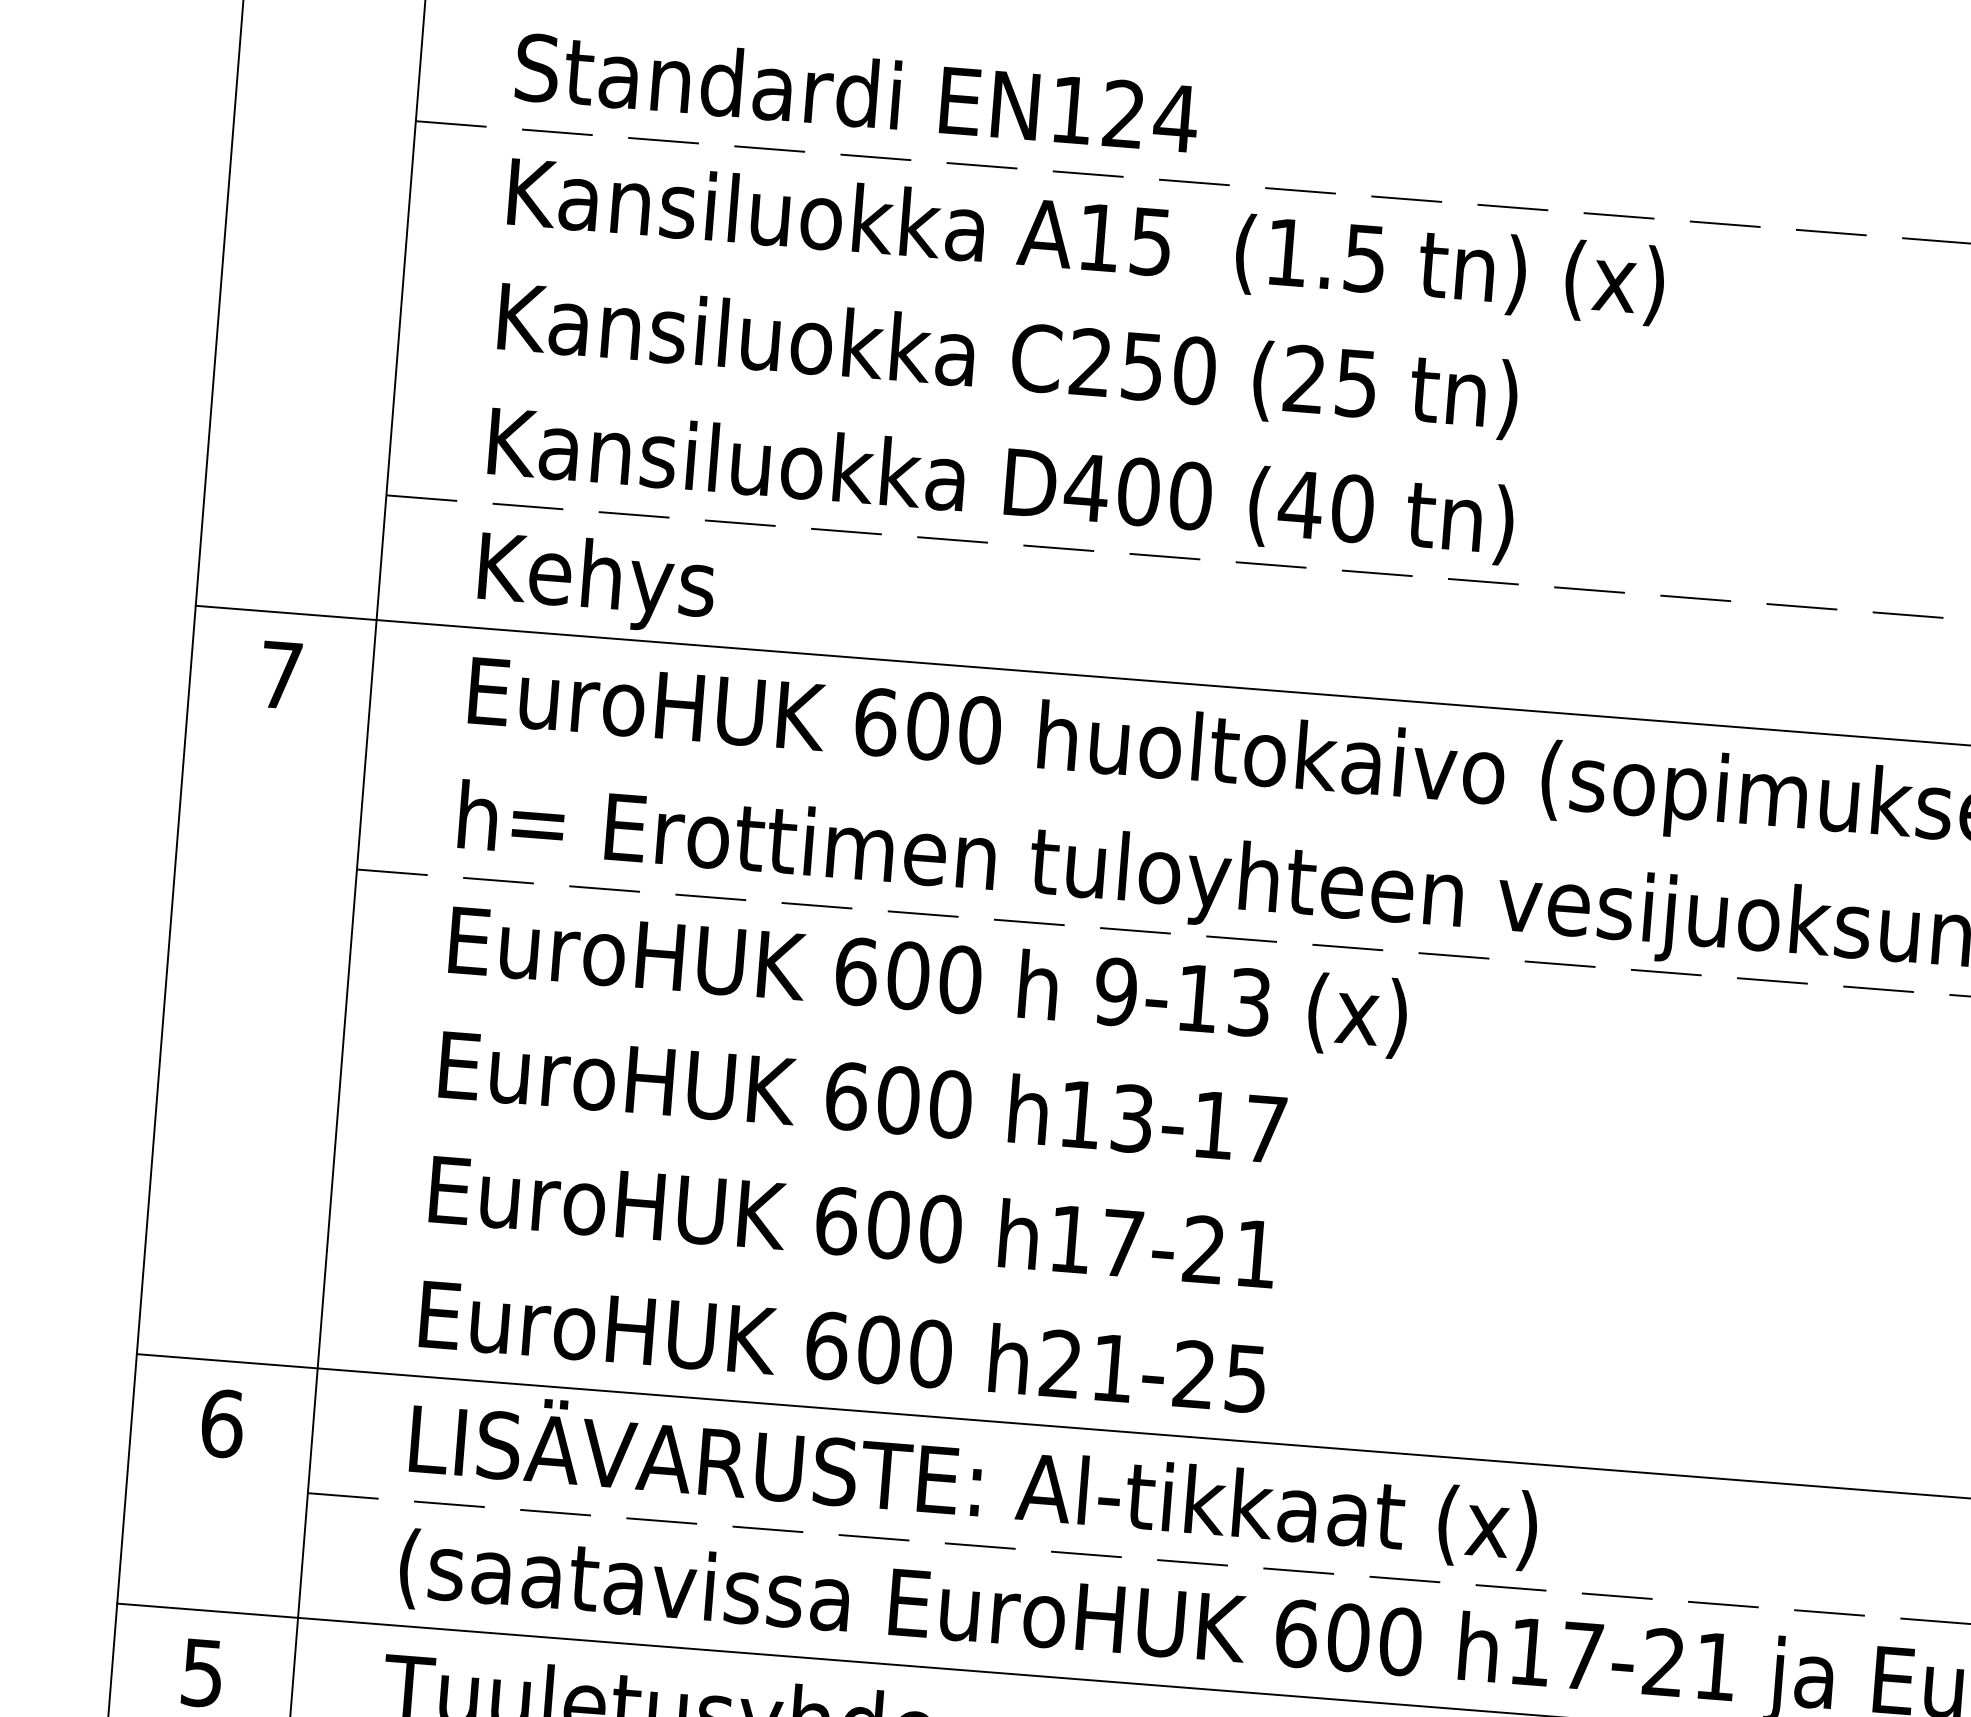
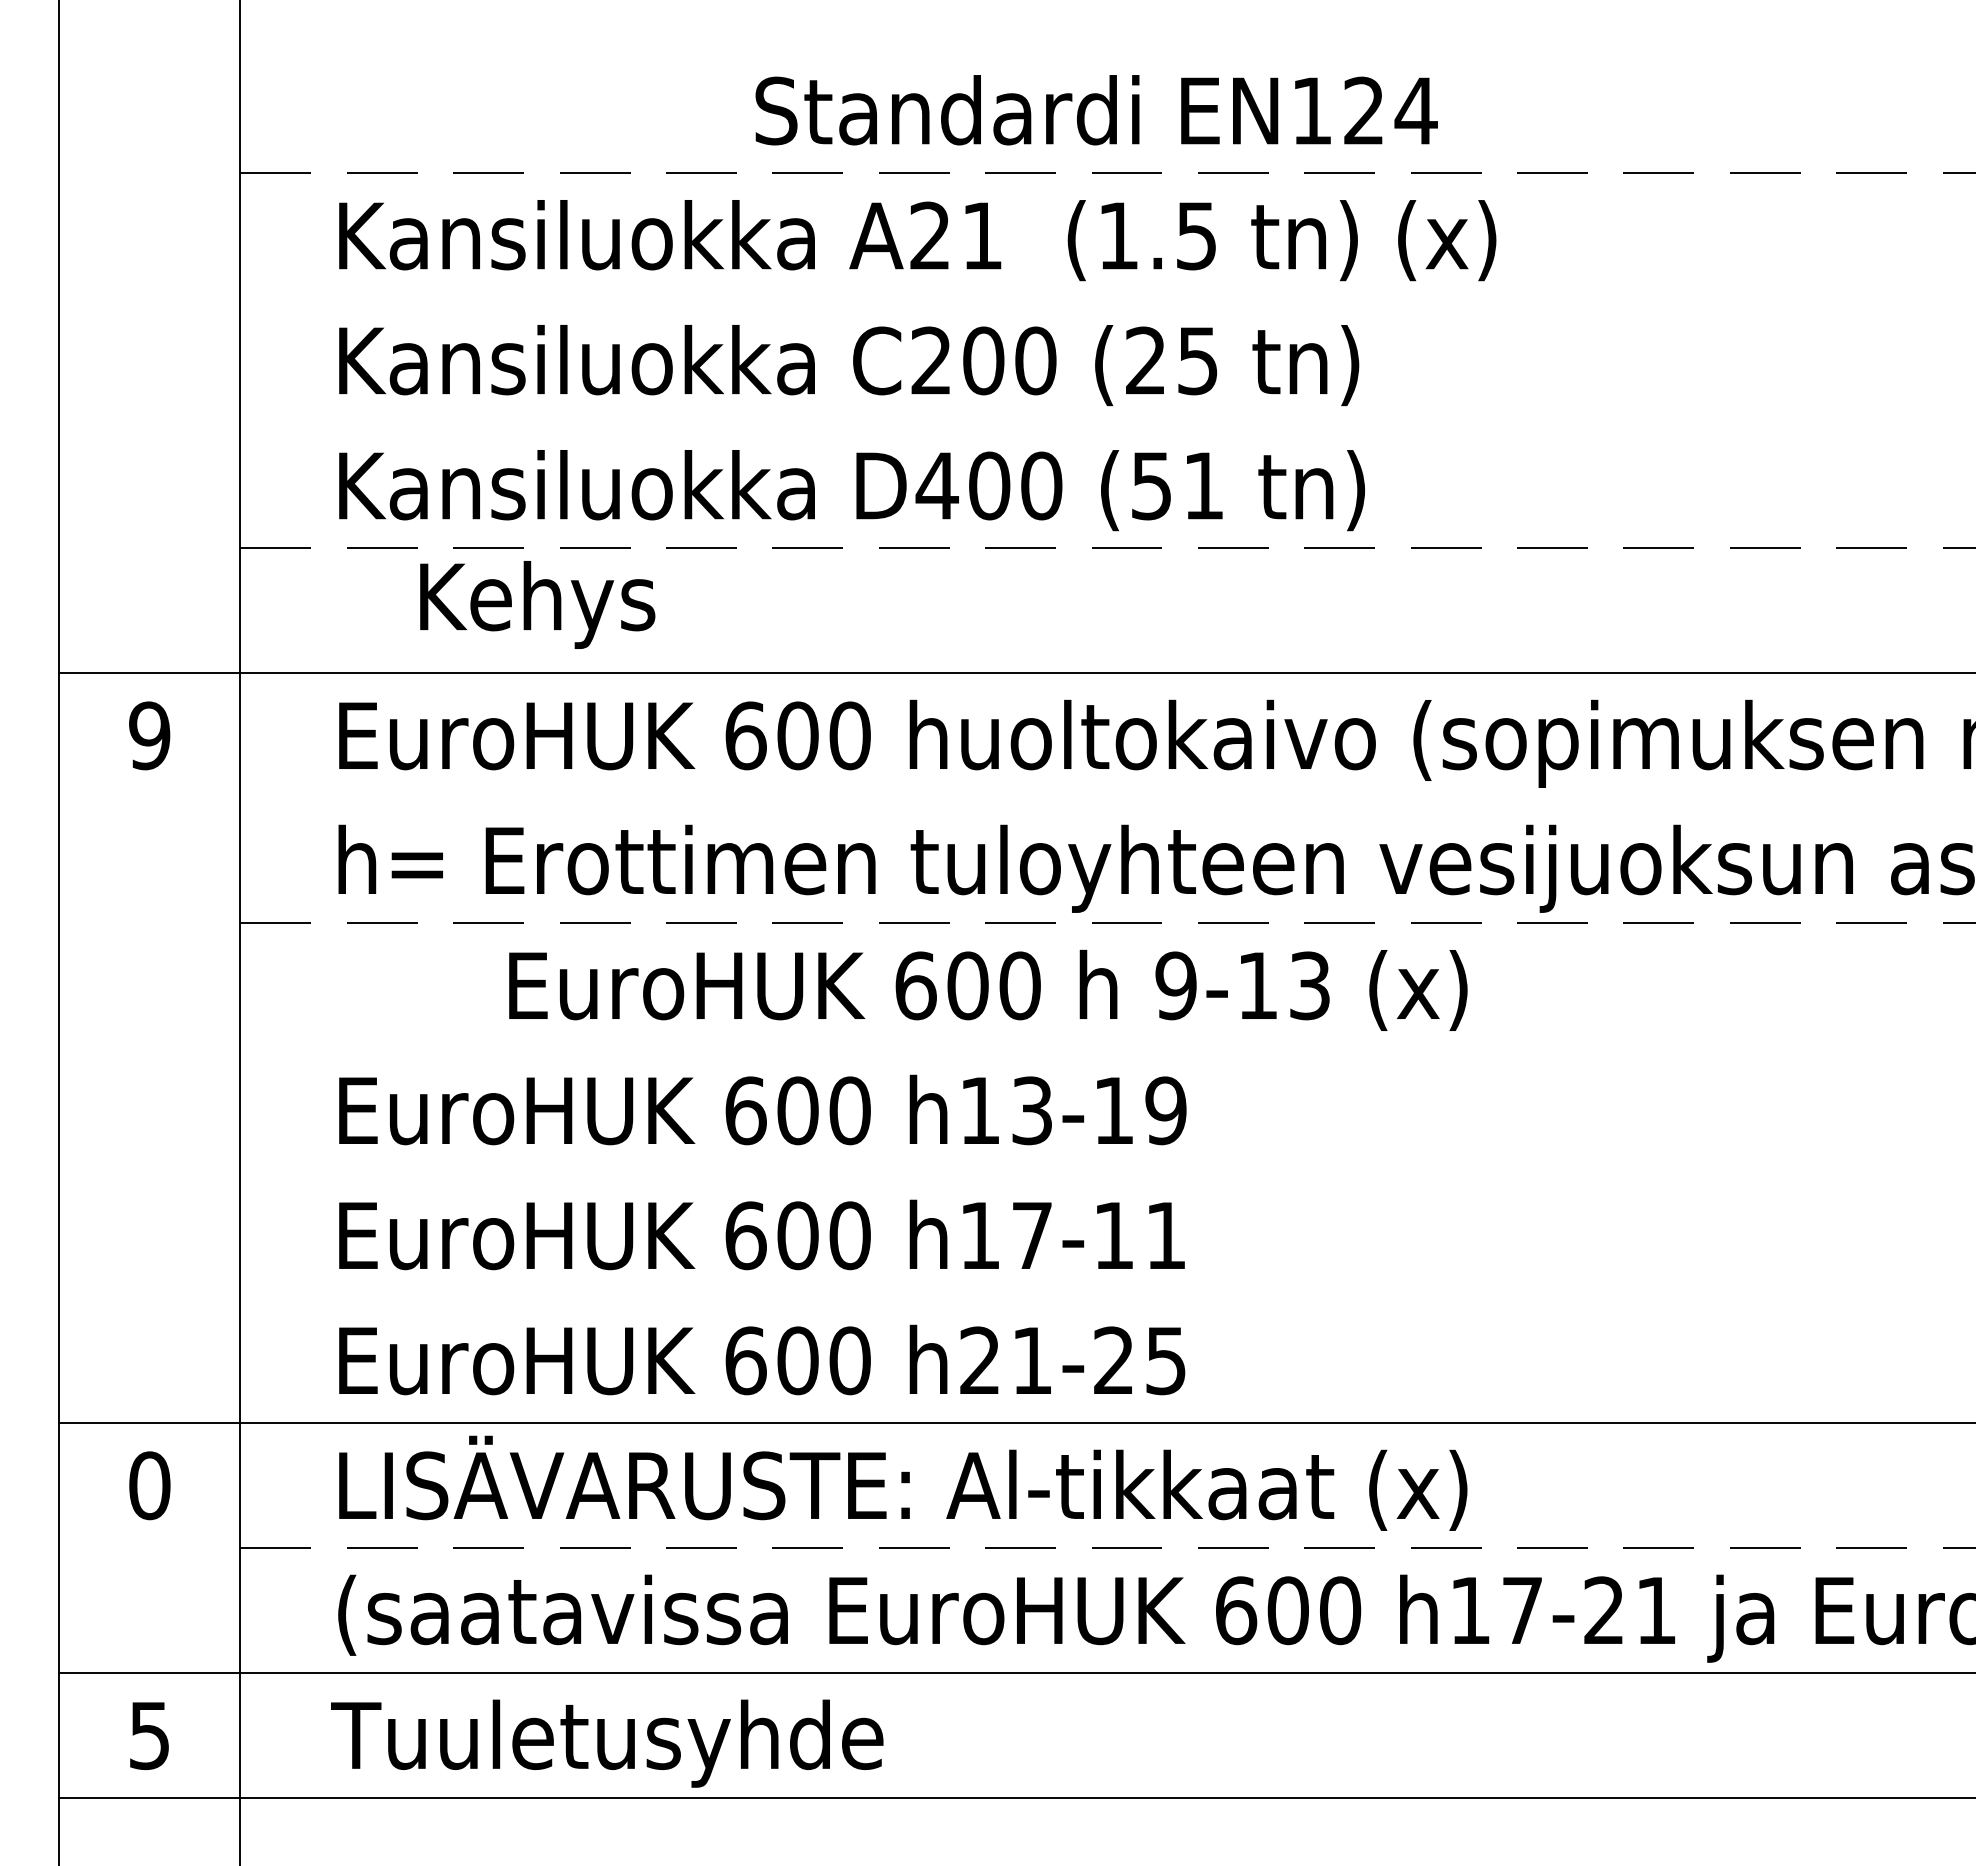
text: (856, 92) -> (1096, 110), moved
text: (1124, 239) -> (955, 235), A15 -> A21
text: (1142, 366) -> (983, 360), C250 -> C200
text: (1325, 506) -> (1176, 485), (40 -> (51
text: (596, 582) -> (537, 604), moved
text: (280, 674) -> (149, 735), 7 -> 9
text: (928, 980) -> (988, 989), moved
text: (1265, 1128) -> (1165, 1110), h13-17 -> h13-19
text: (1203, 1248) -> (1113, 1234), h17-21 -> h17-11
text: (222, 1423) -> (149, 1485), 6 -> 0

